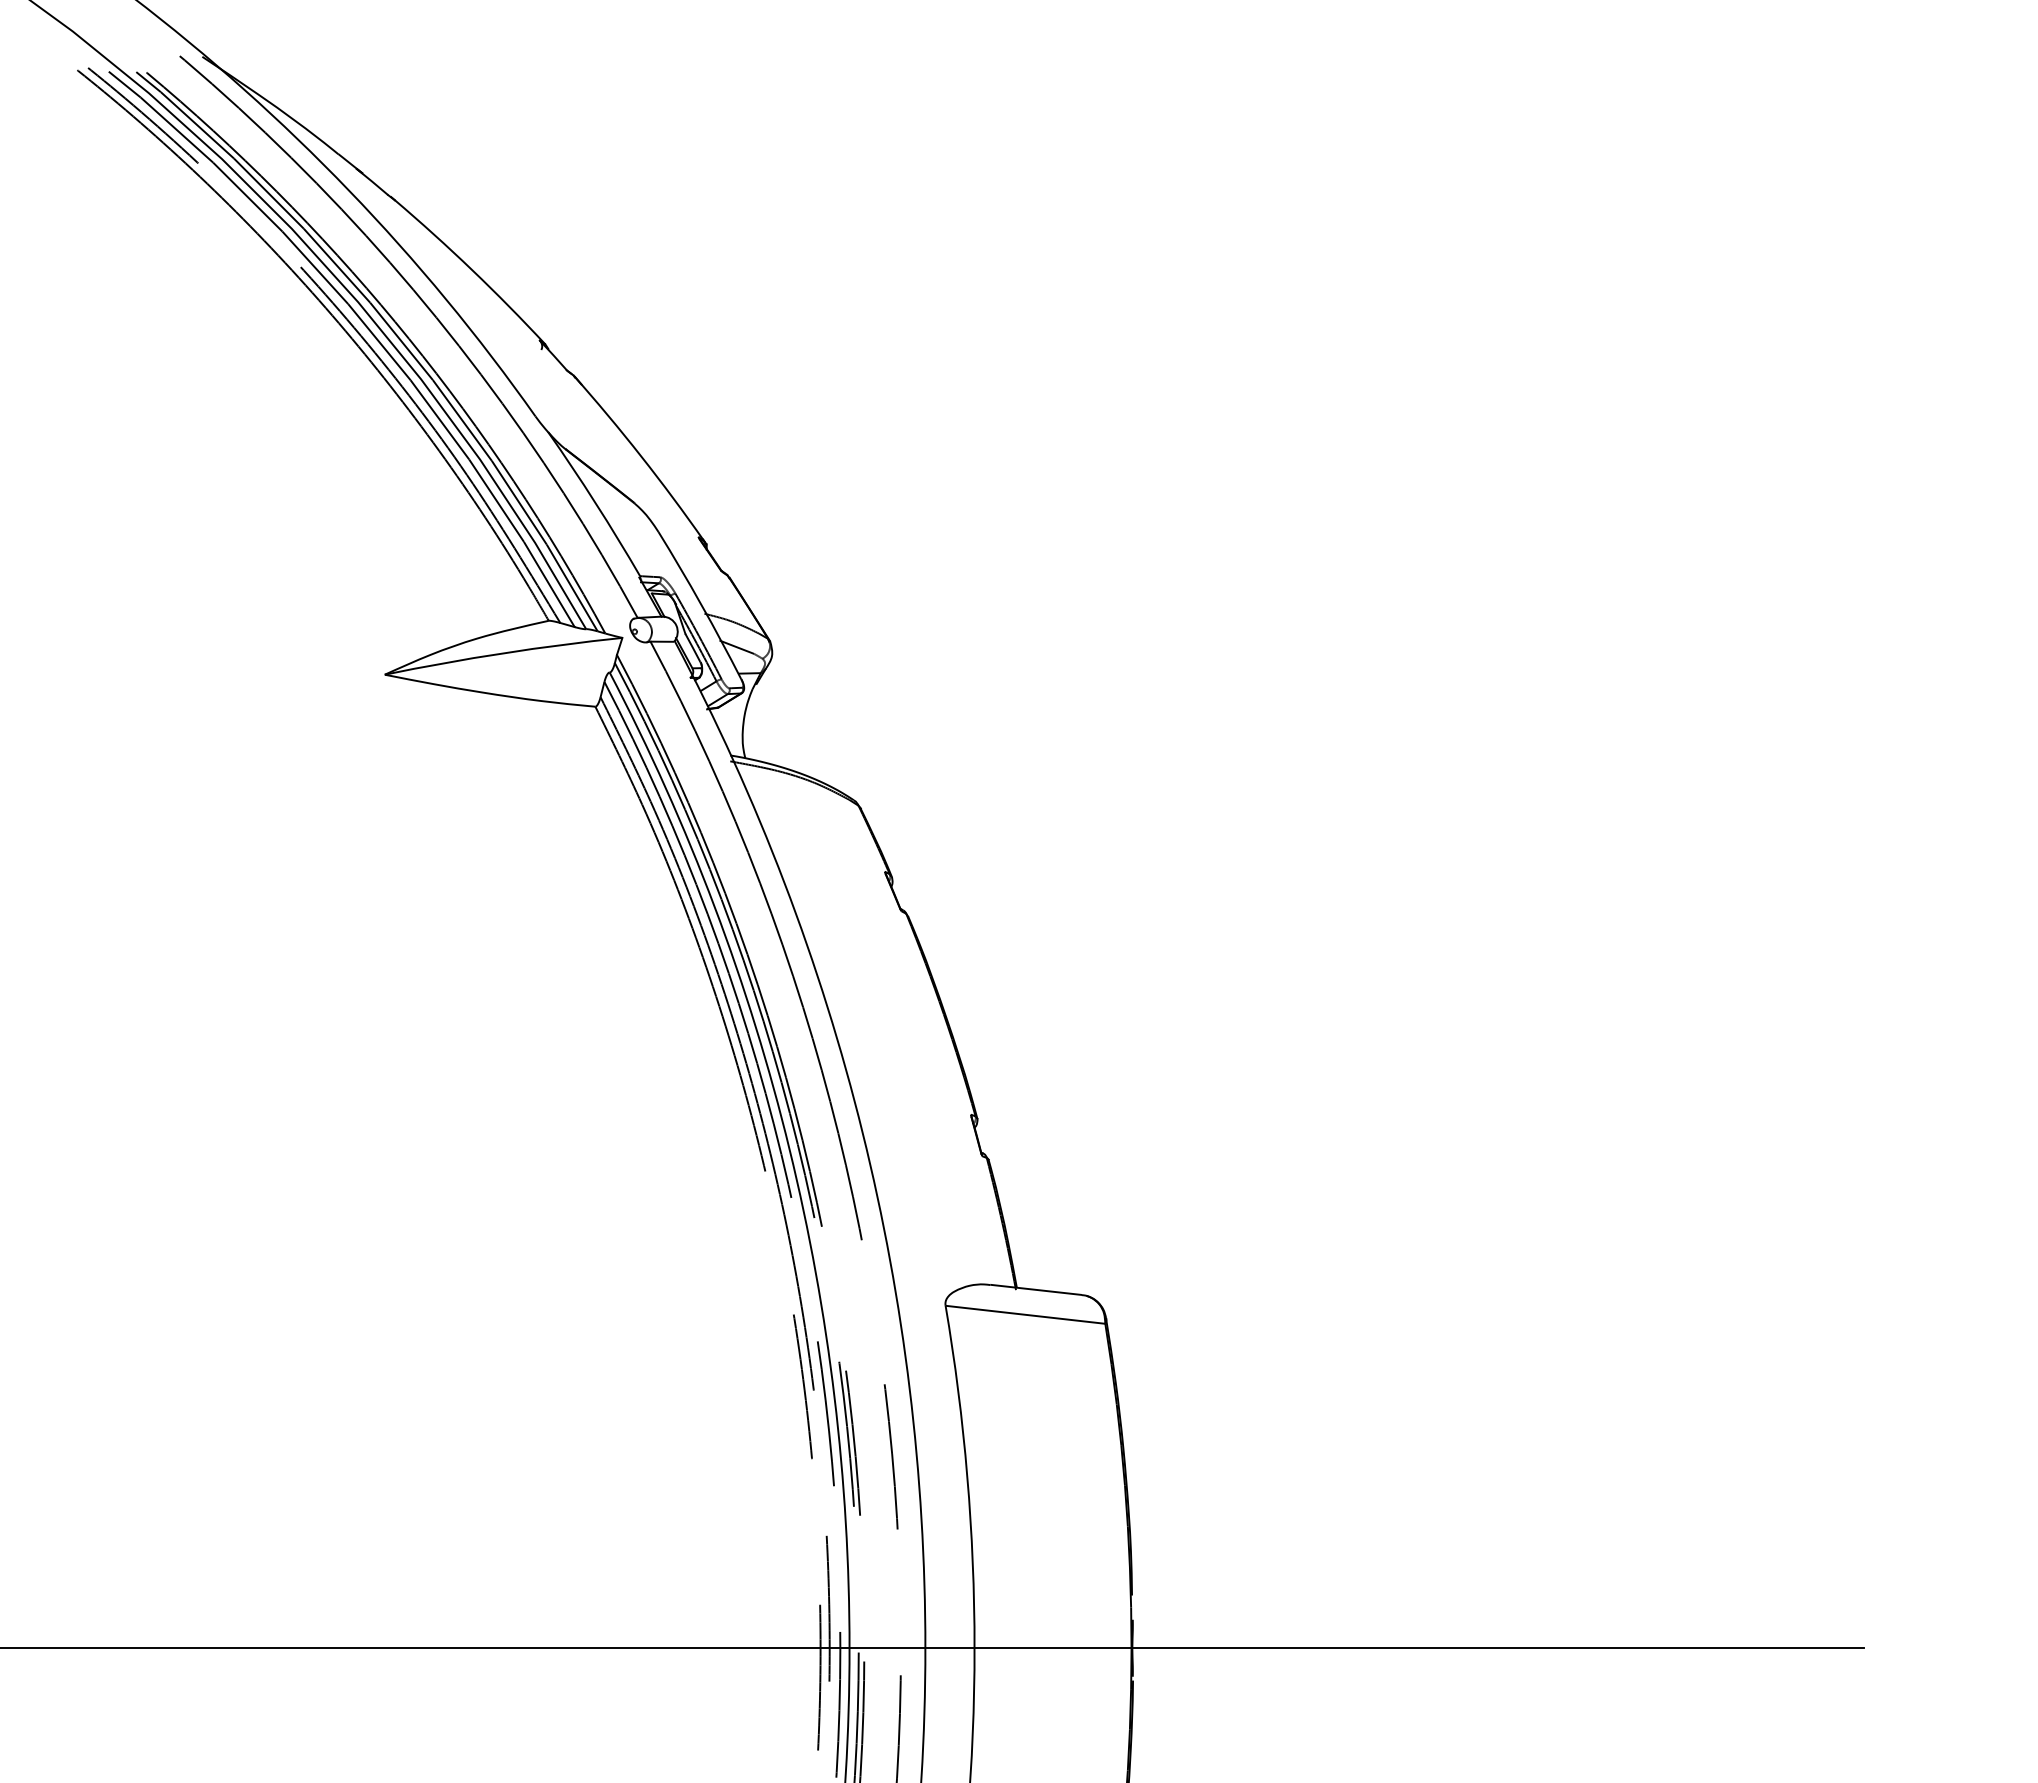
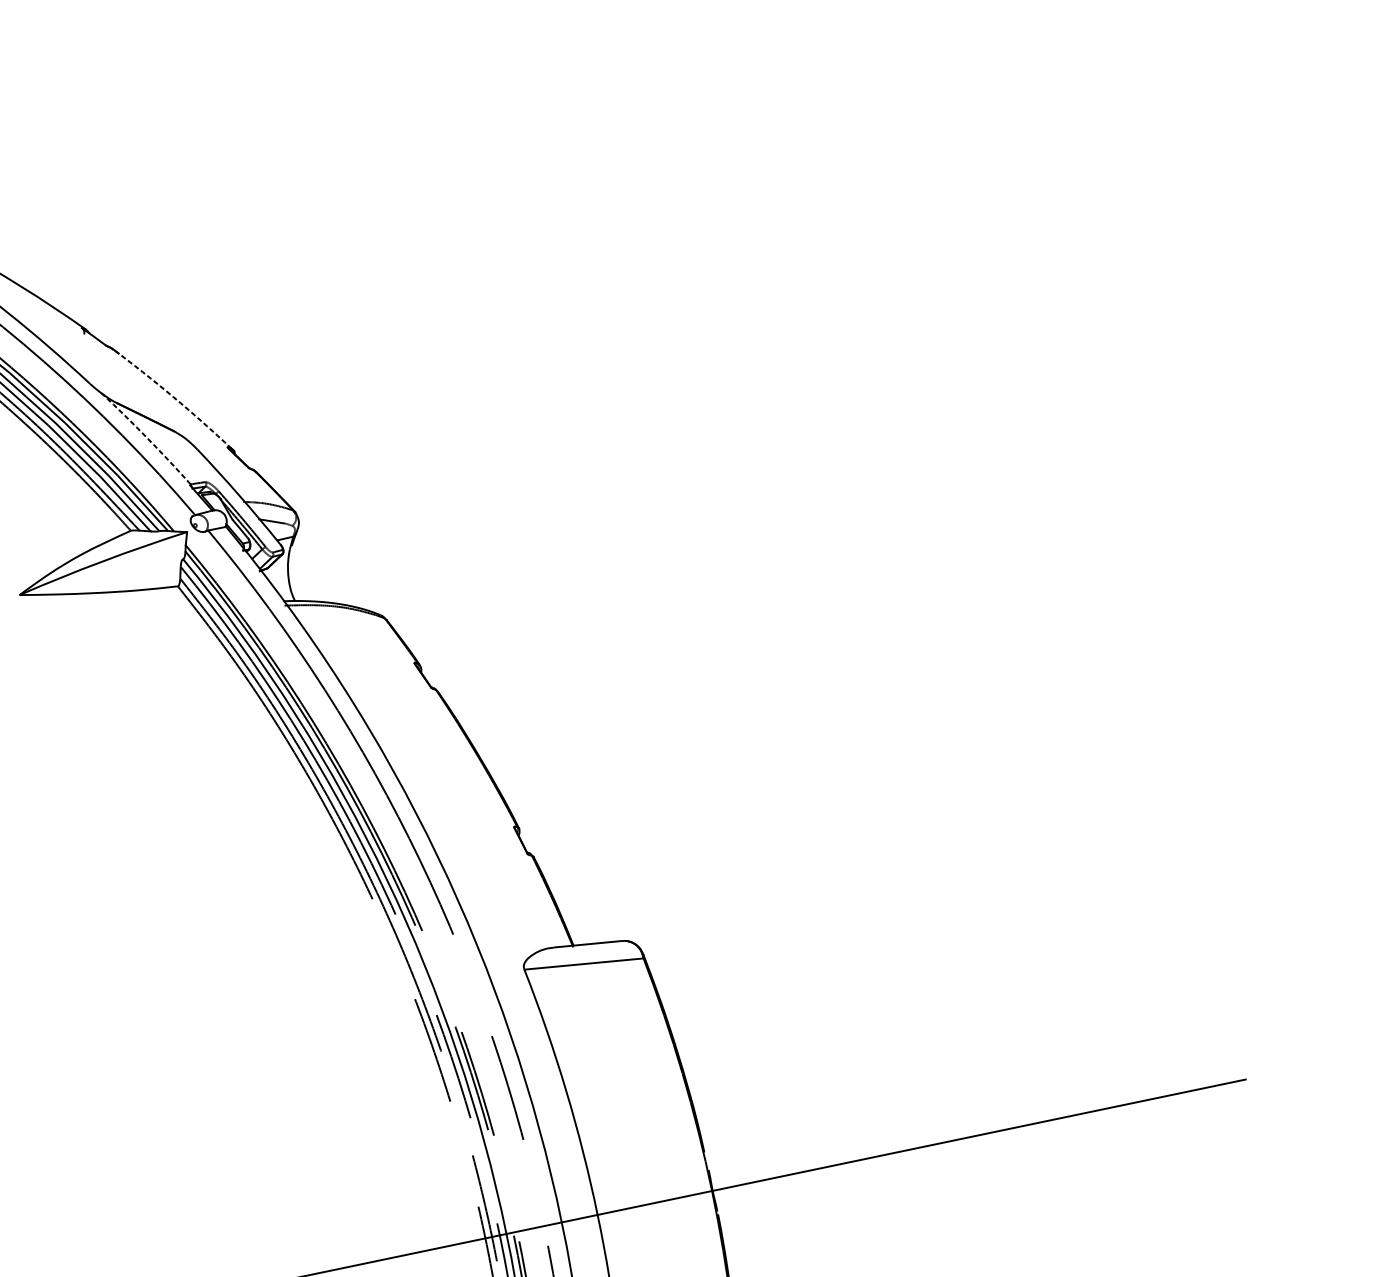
arc: (641, 456) -> (173, 396), solid -> dashed
arc: (595, 503) -> (147, 438), solid -> dashed

